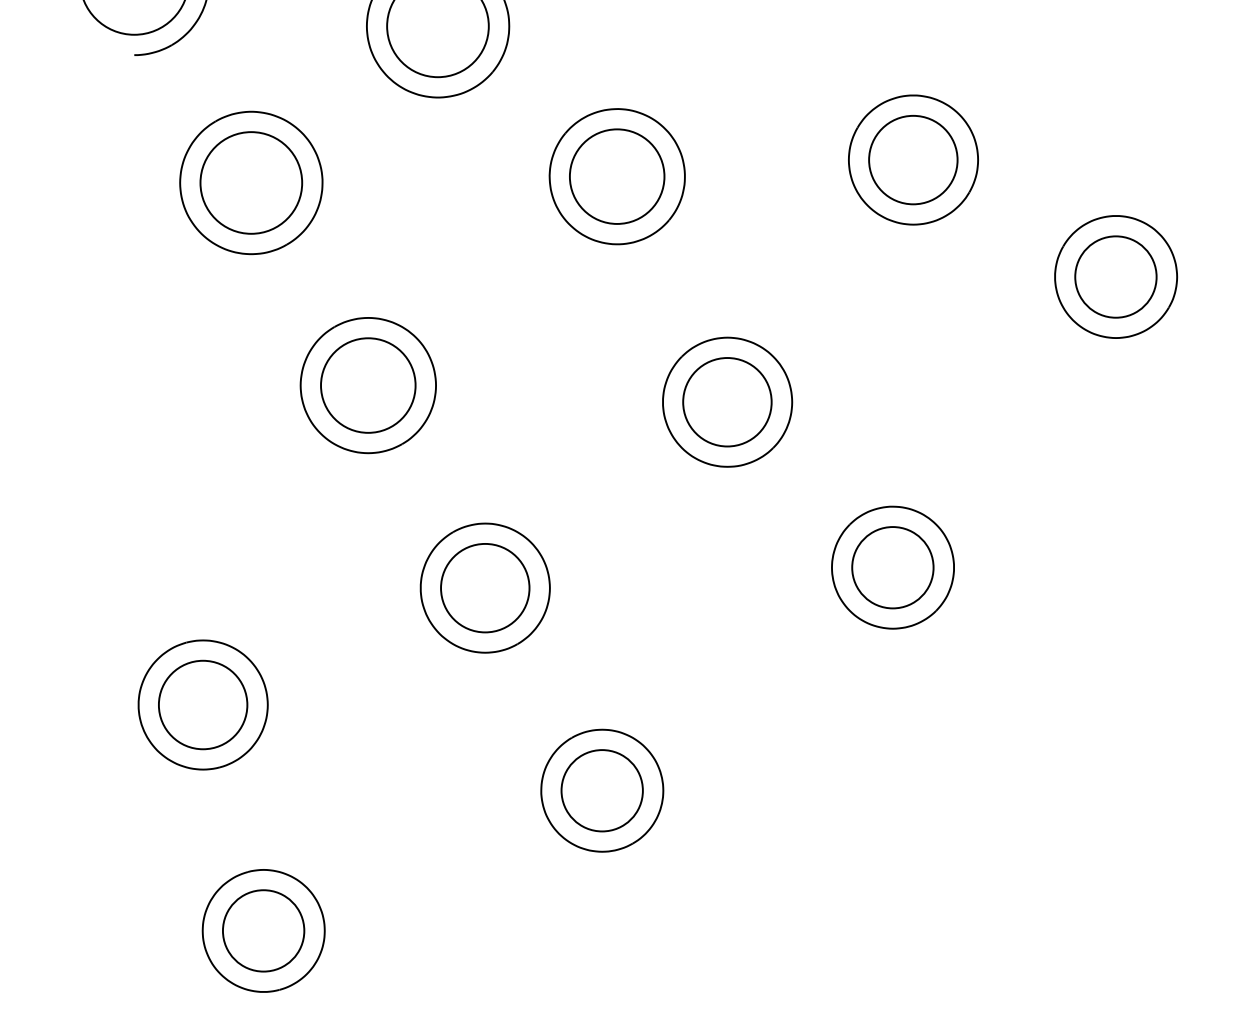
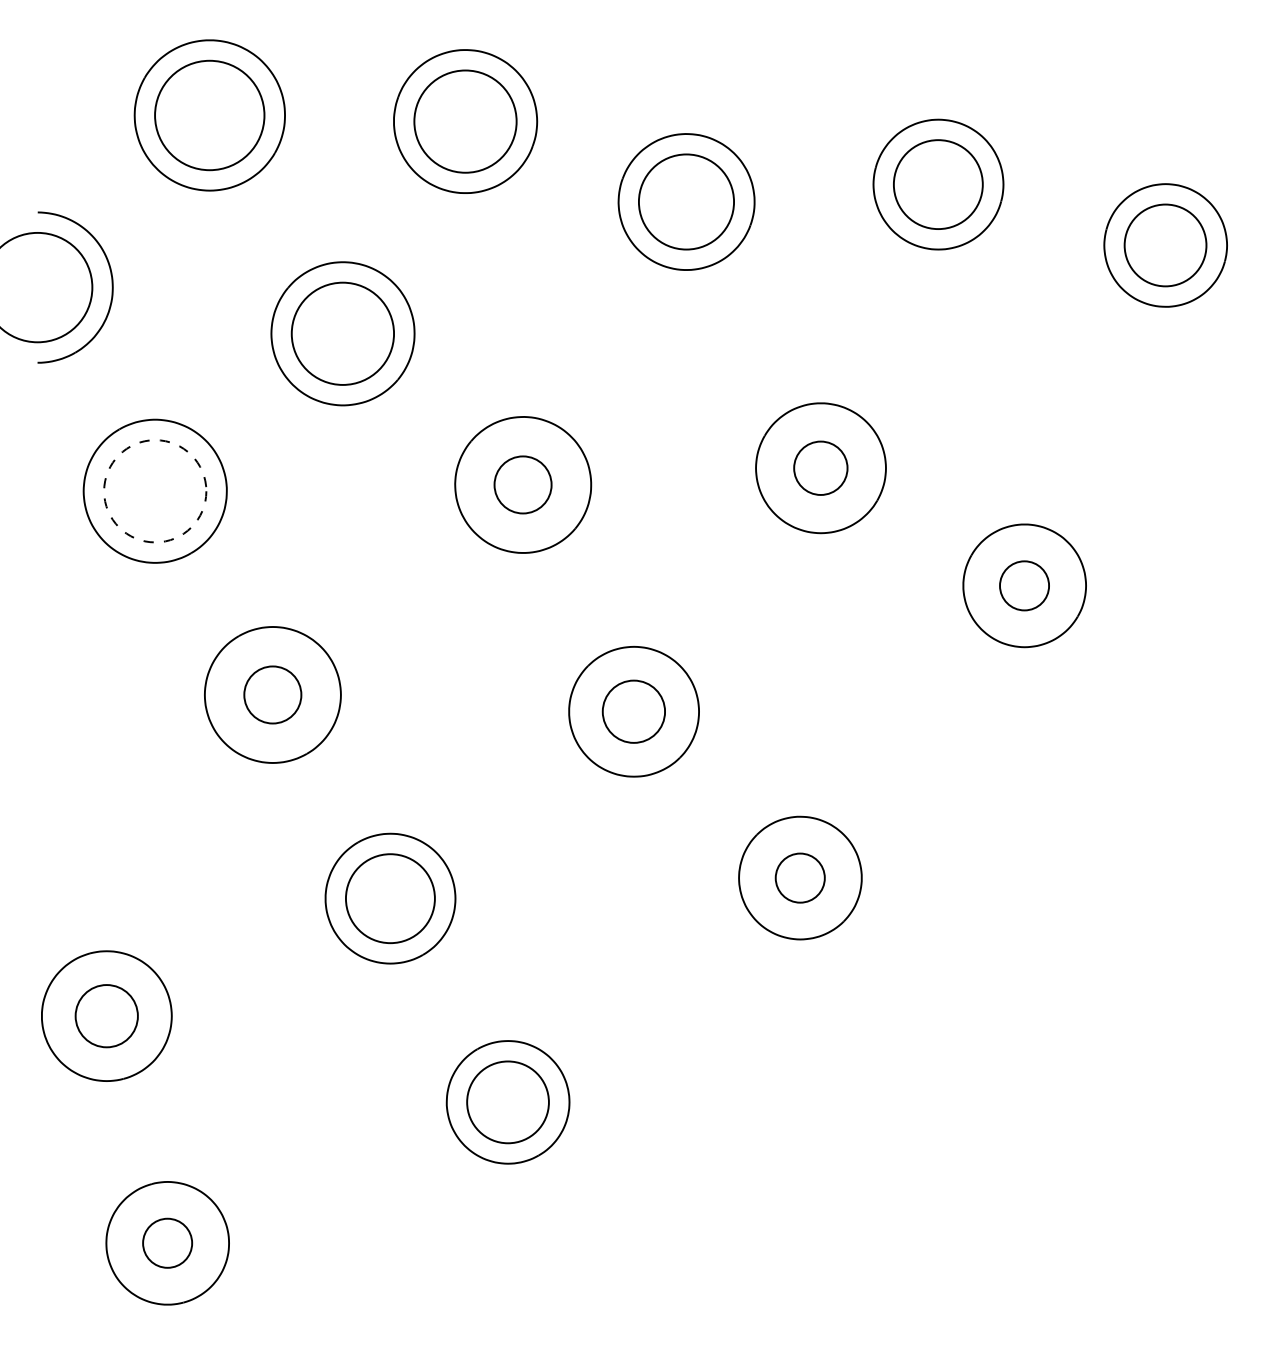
circle: (912, 159) -> (820, 467), size x0.6
circle: (616, 176) -> (522, 484), size x0.6
circle: (251, 183) -> (155, 491), solid -> dashed
circle: (1115, 276) -> (1024, 585), size x0.6
circle: (367, 385) -> (272, 694), size x0.6
circle: (726, 401) -> (633, 711), size x0.7
circle: (893, 568) -> (800, 878), size x0.6
circle: (202, 704) -> (106, 1015), size x0.7
circle: (263, 931) -> (167, 1243), size x0.6

